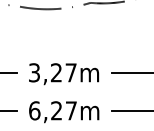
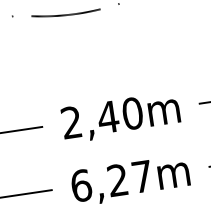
text: (52, 72) -> (101, 117), 3,27m -> 2,40m

